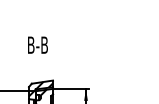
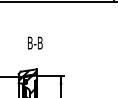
text: (38, 44) -> (35, 42), moved

